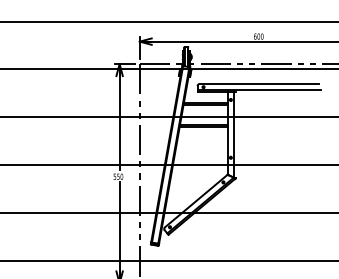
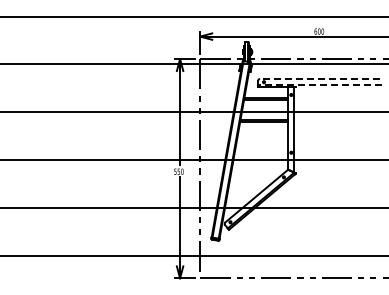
line: (259, 84) -> (319, 79), solid -> dashed
line: (259, 90) -> (319, 85), solid -> dashed

